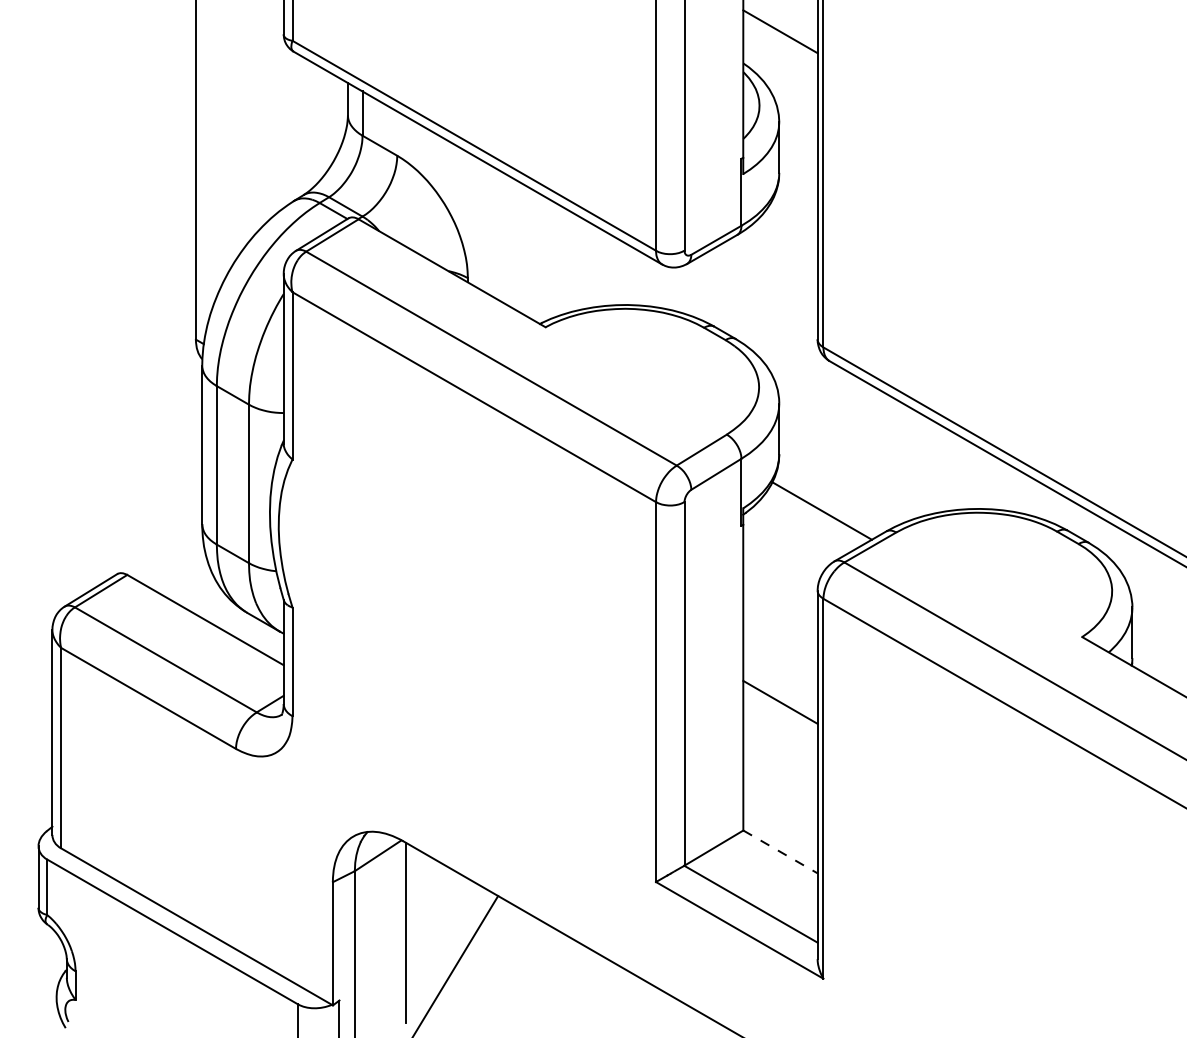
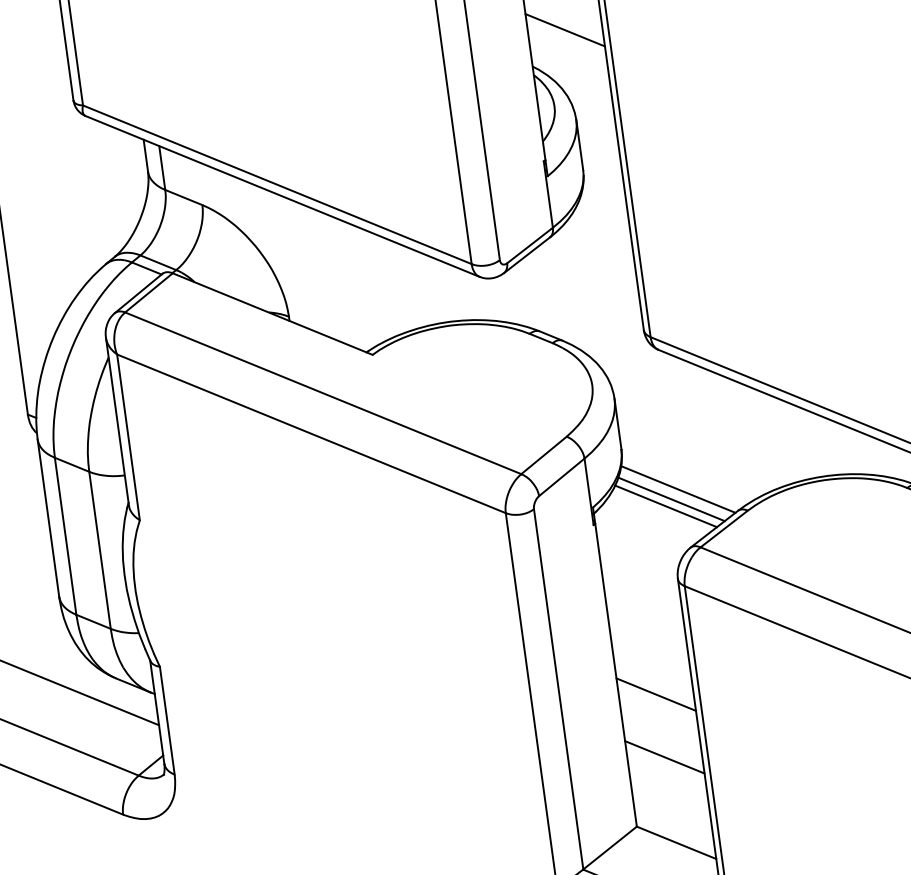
line: (829, 502) -> (677, 489), added
line: (815, 516) -> (665, 505), added
line: (780, 765) -> (664, 757), added
line: (780, 851) -> (676, 842), dashed -> solid

